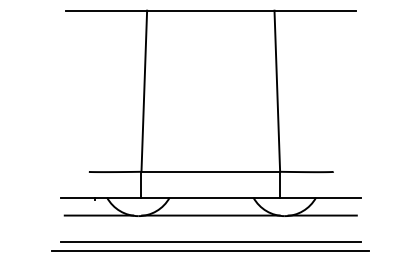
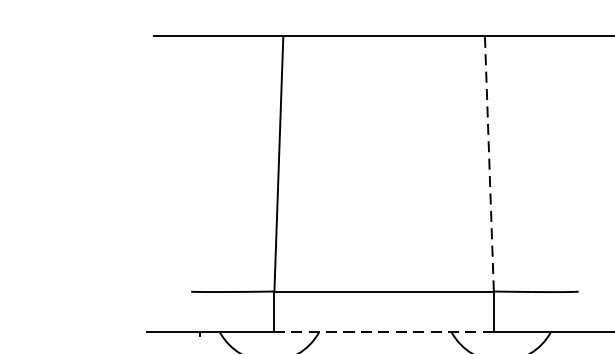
line: (277, 91) -> (489, 164), solid -> dashed
line: (210, 197) -> (383, 332), solid -> dashed

